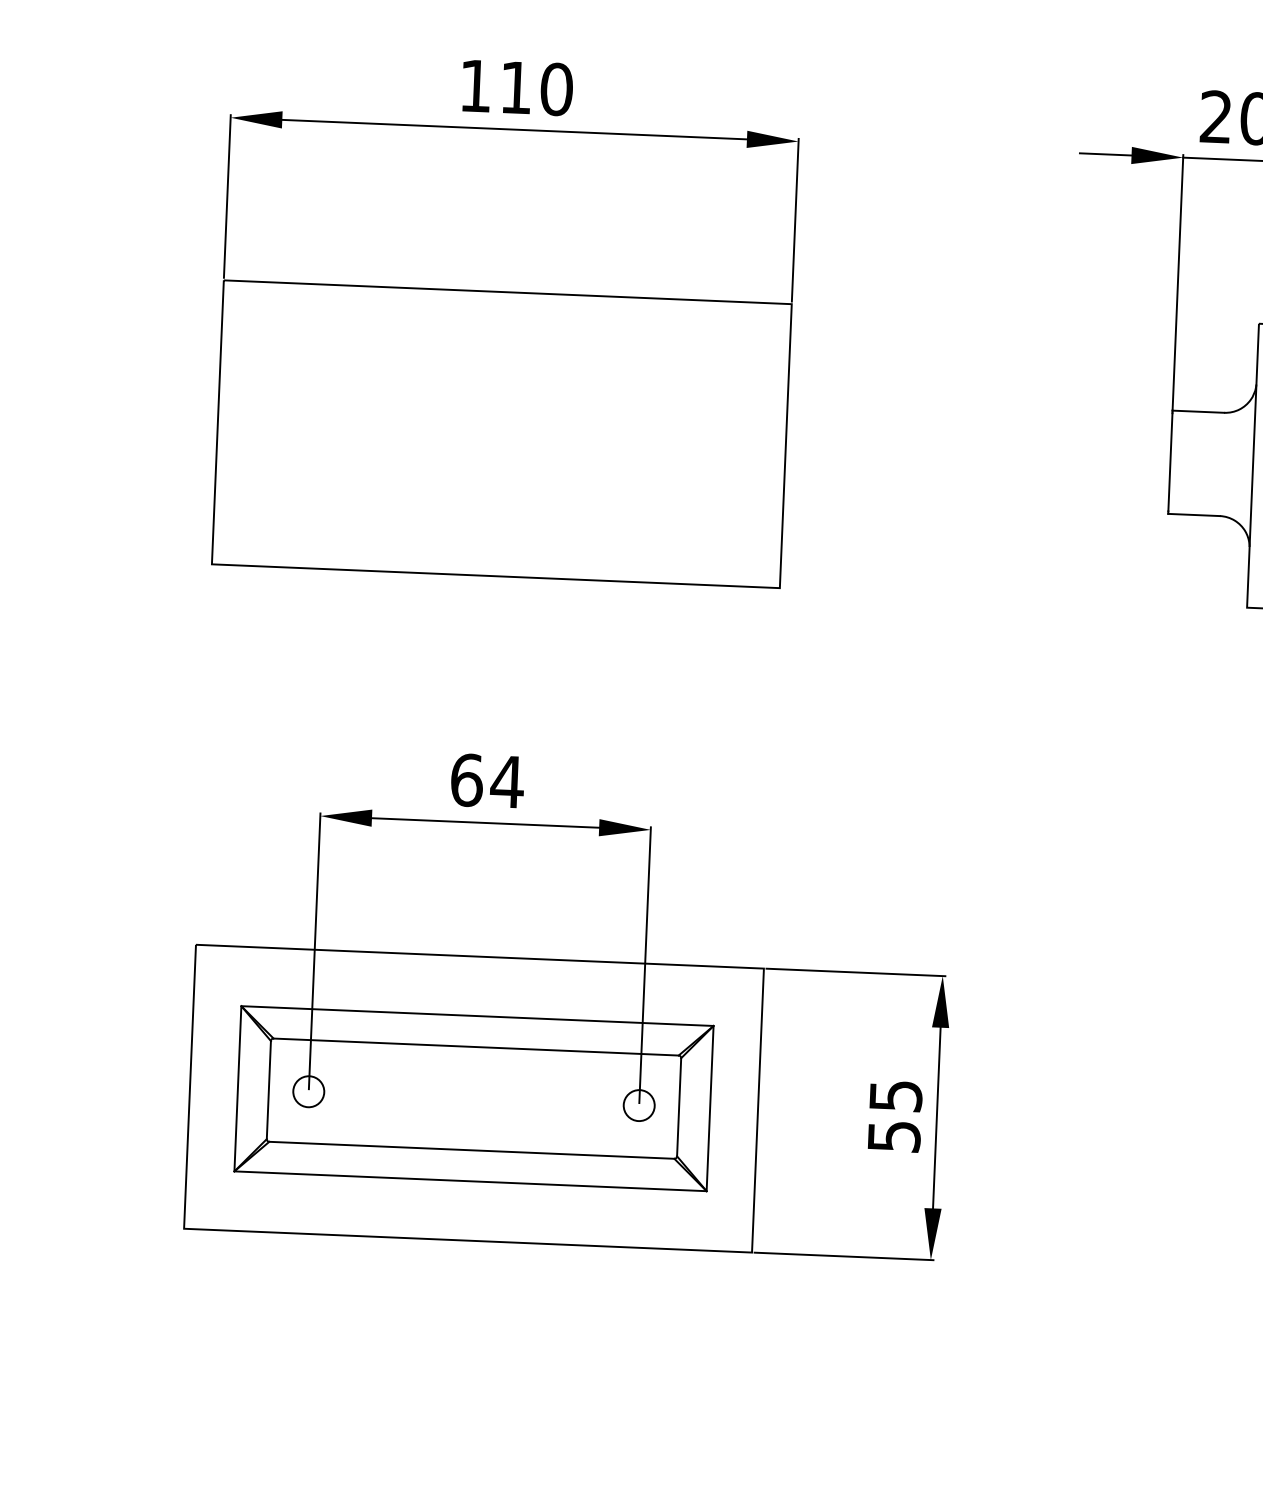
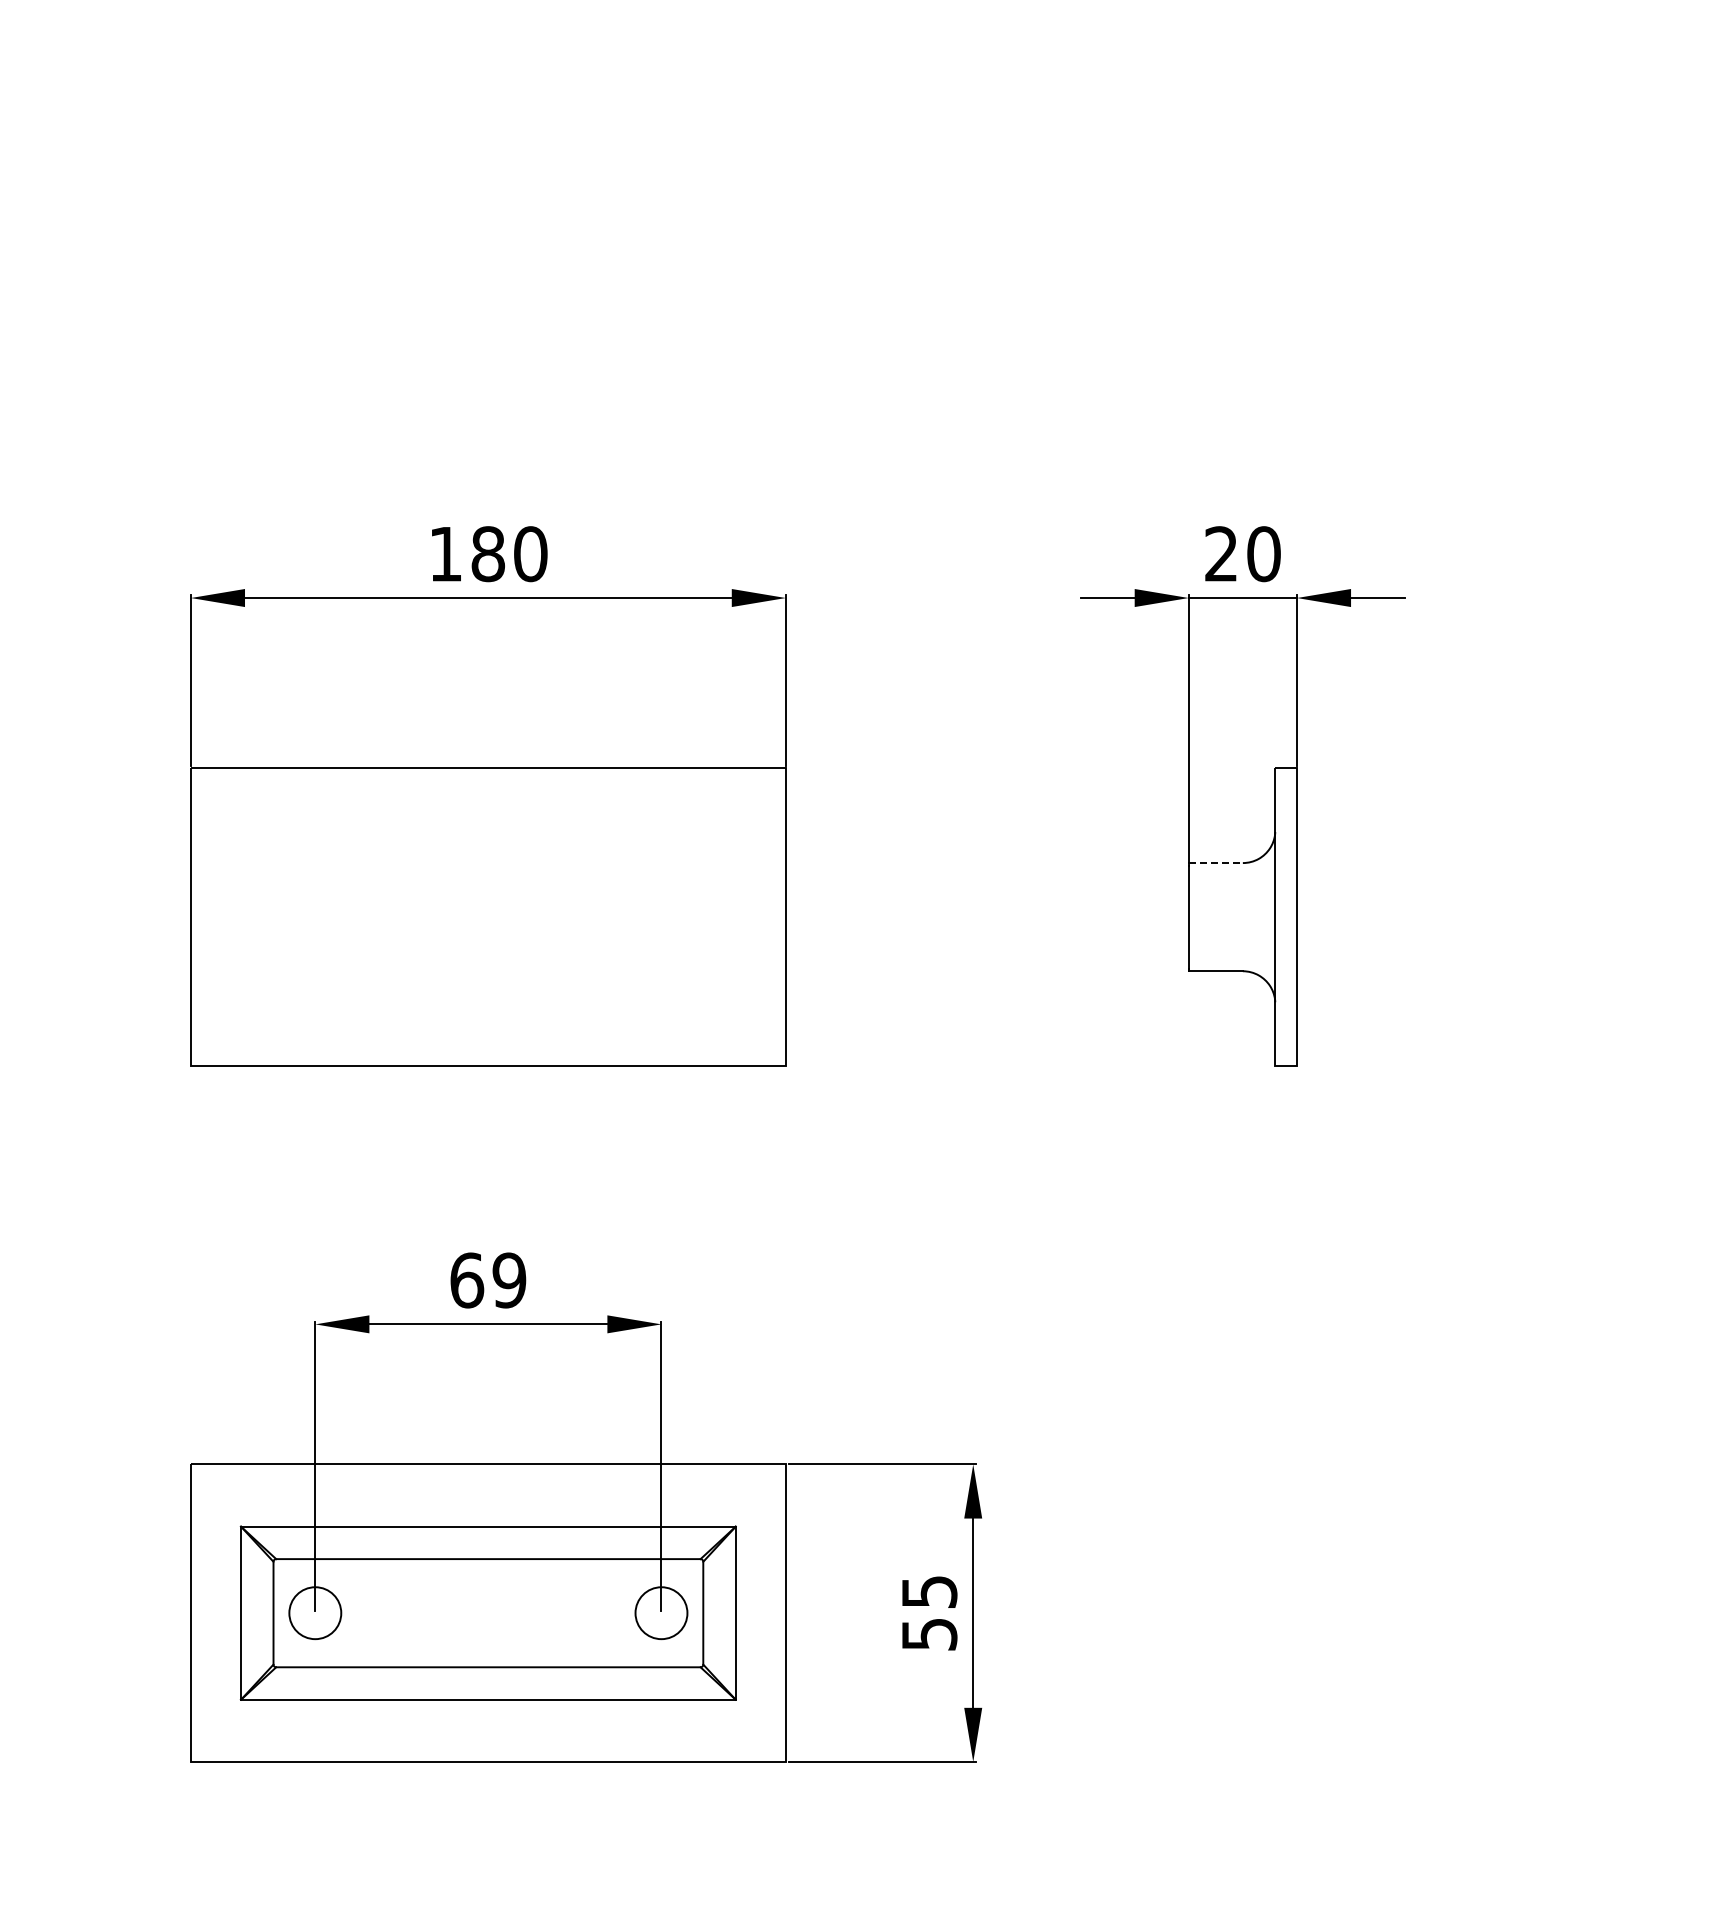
text: (515, 88) -> (487, 554), 110 -> 180
line: (1199, 412) -> (1216, 863), solid -> dashed
text: (507, 781) -> (509, 1280), 64 -> 69
circle: (308, 1091) -> (315, 1612), size x1.6
circle: (639, 1104) -> (661, 1612), size x1.6

